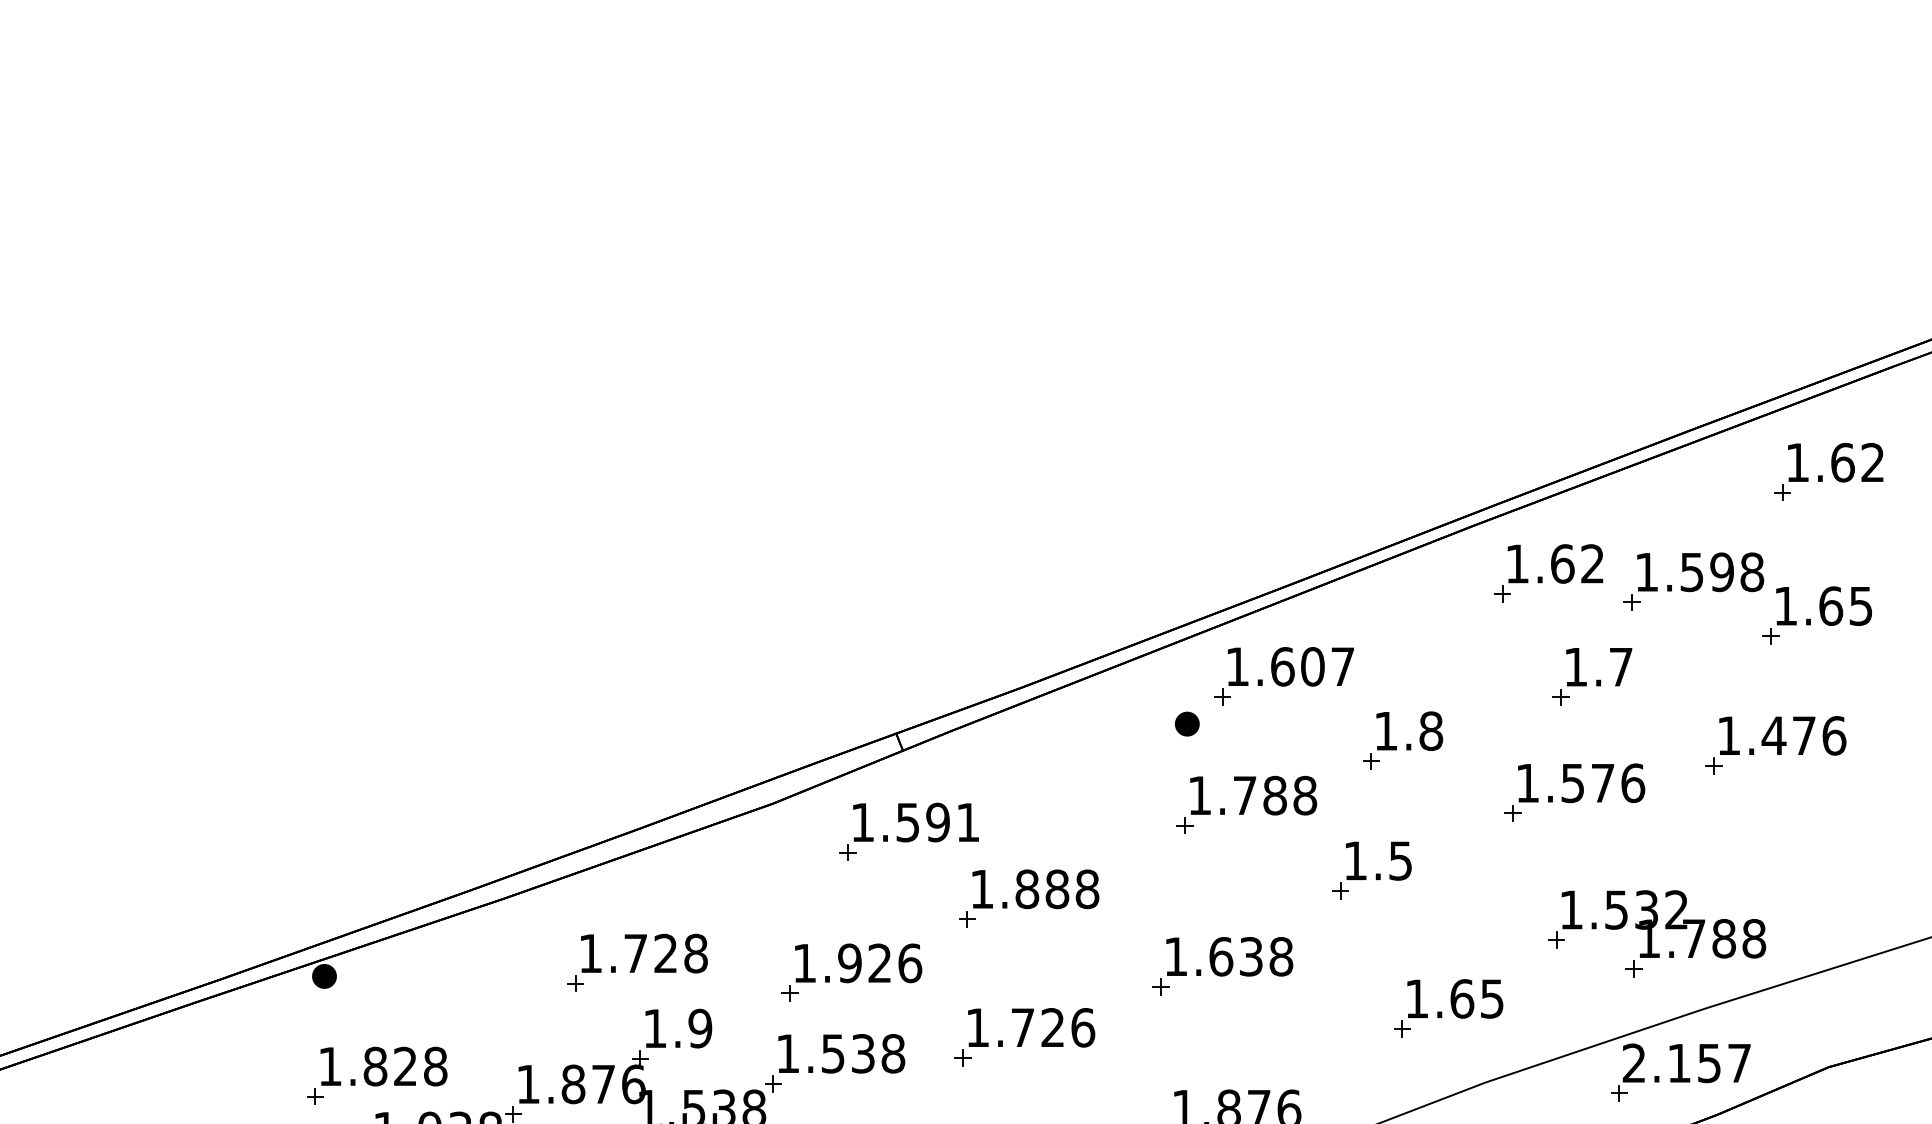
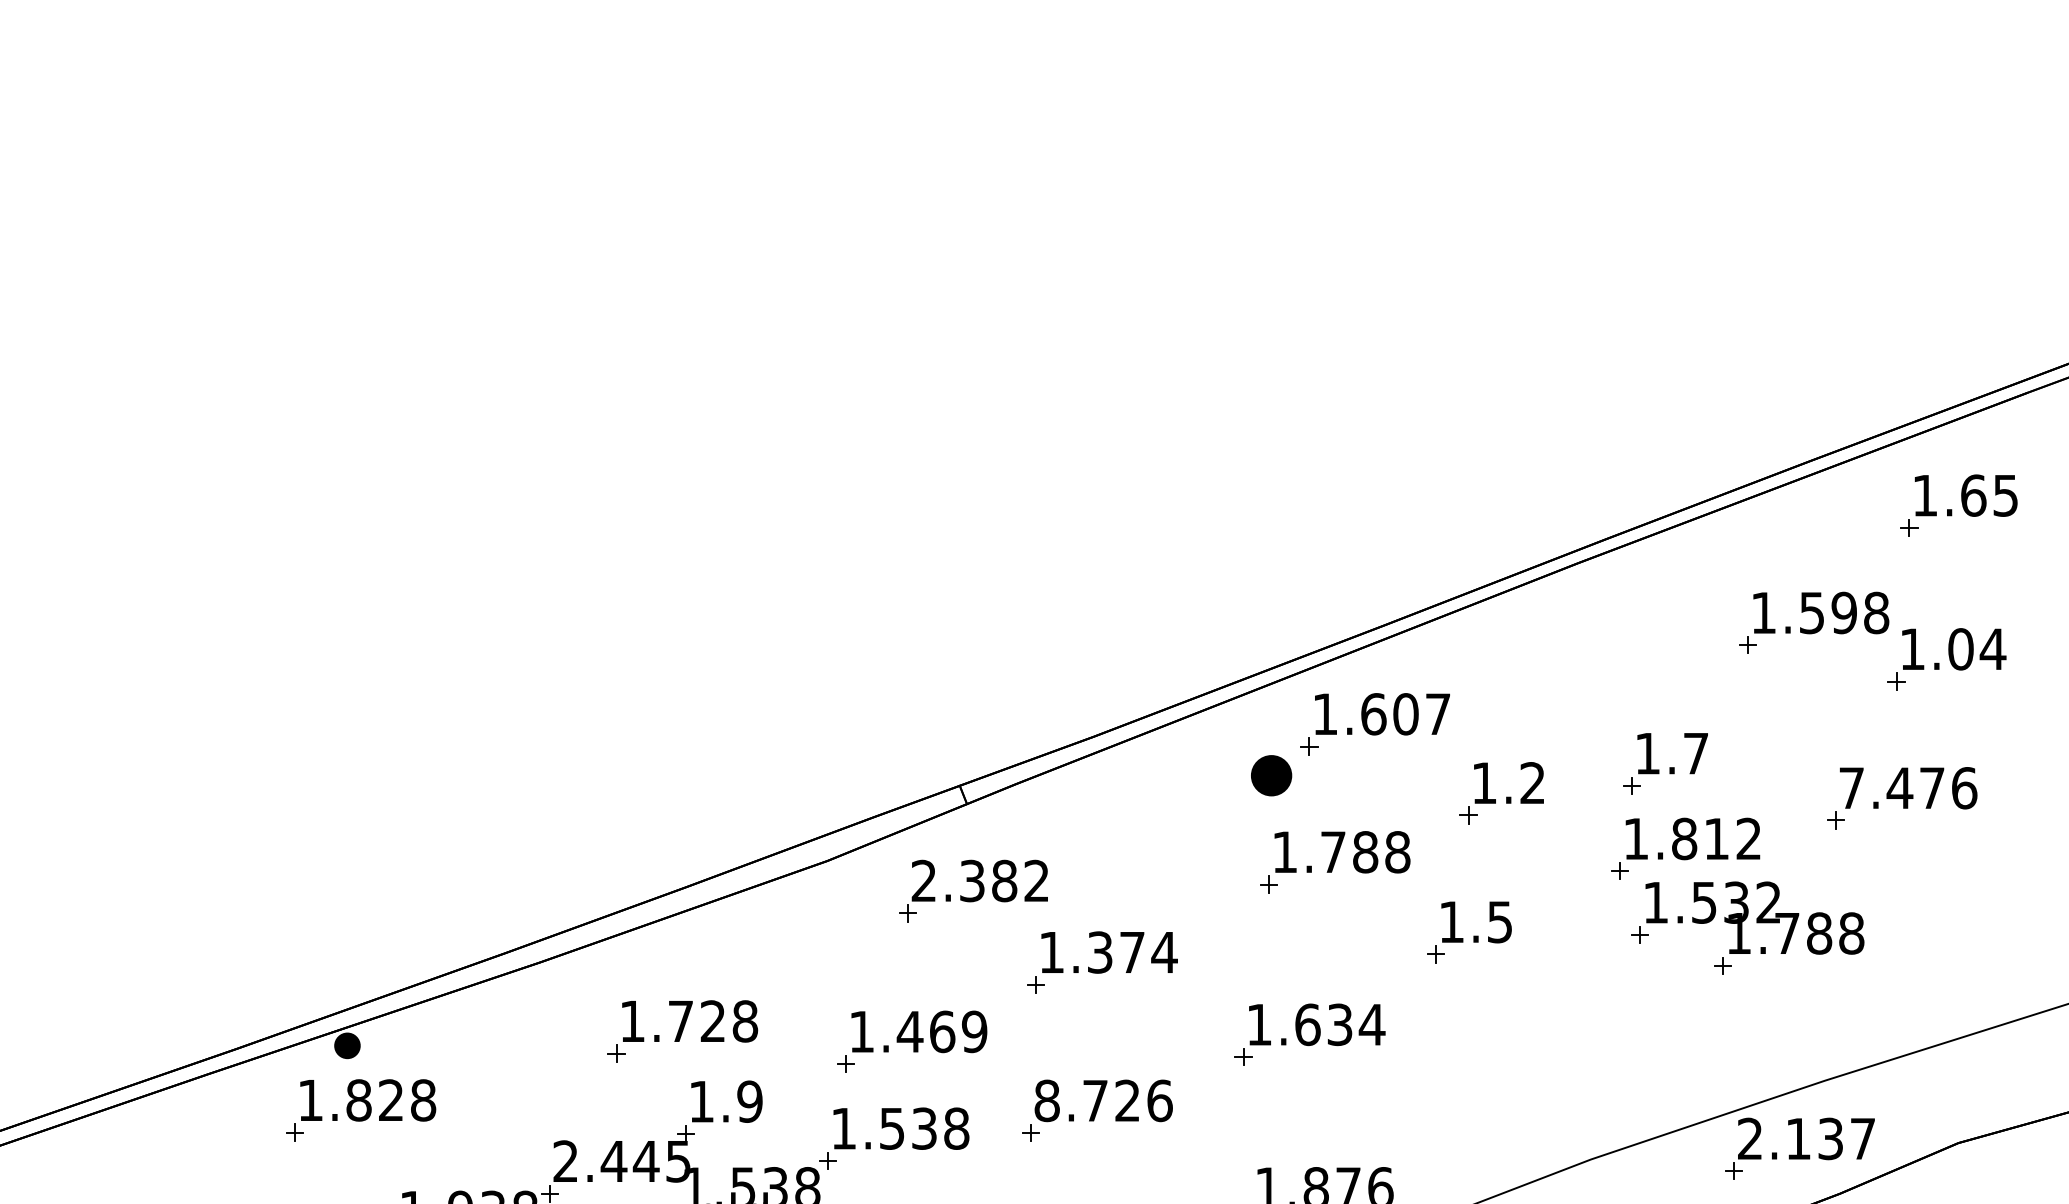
text: (1872, 462) -> (2005, 495), 1.62 -> 1.65
part: (1548, 572) -> (1658, 613), removed
text: (1846, 606) -> (1977, 649), 1.65 -> 1.04
part: (1592, 676) -> (1665, 763), moved
part: (1187, 723) -> (1271, 775), size x1.6
text: (1430, 731) -> (1532, 783), 1.8 -> 1.2
text: (1728, 735) -> (1851, 787), 1.476 -> 7.476
text: (1602, 782) -> (1716, 838), 1.576 -> 1.812
text: (914, 822) -> (979, 880), 1.591 -> 2.382
text: (1057, 889) -> (1132, 952), 1.888 -> 1.374
part: (1656, 933) -> (1747, 927), moved
text: (1280, 956) -> (1371, 1024), 1.638 -> 1.634
text: (879, 963) -> (941, 1031), 1.926 -> 1.469
part: (1447, 1007) -> (1550, 1079), removed
text: (977, 1027) -> (1046, 1100), 1.726 -> 8.726
text: (1709, 1062) -> (1830, 1138), 2.157 -> 2.137
part: (377, 1076) -> (361, 1110), moved
text: (581, 1084) -> (622, 1161), 1.876 -> 2.445

